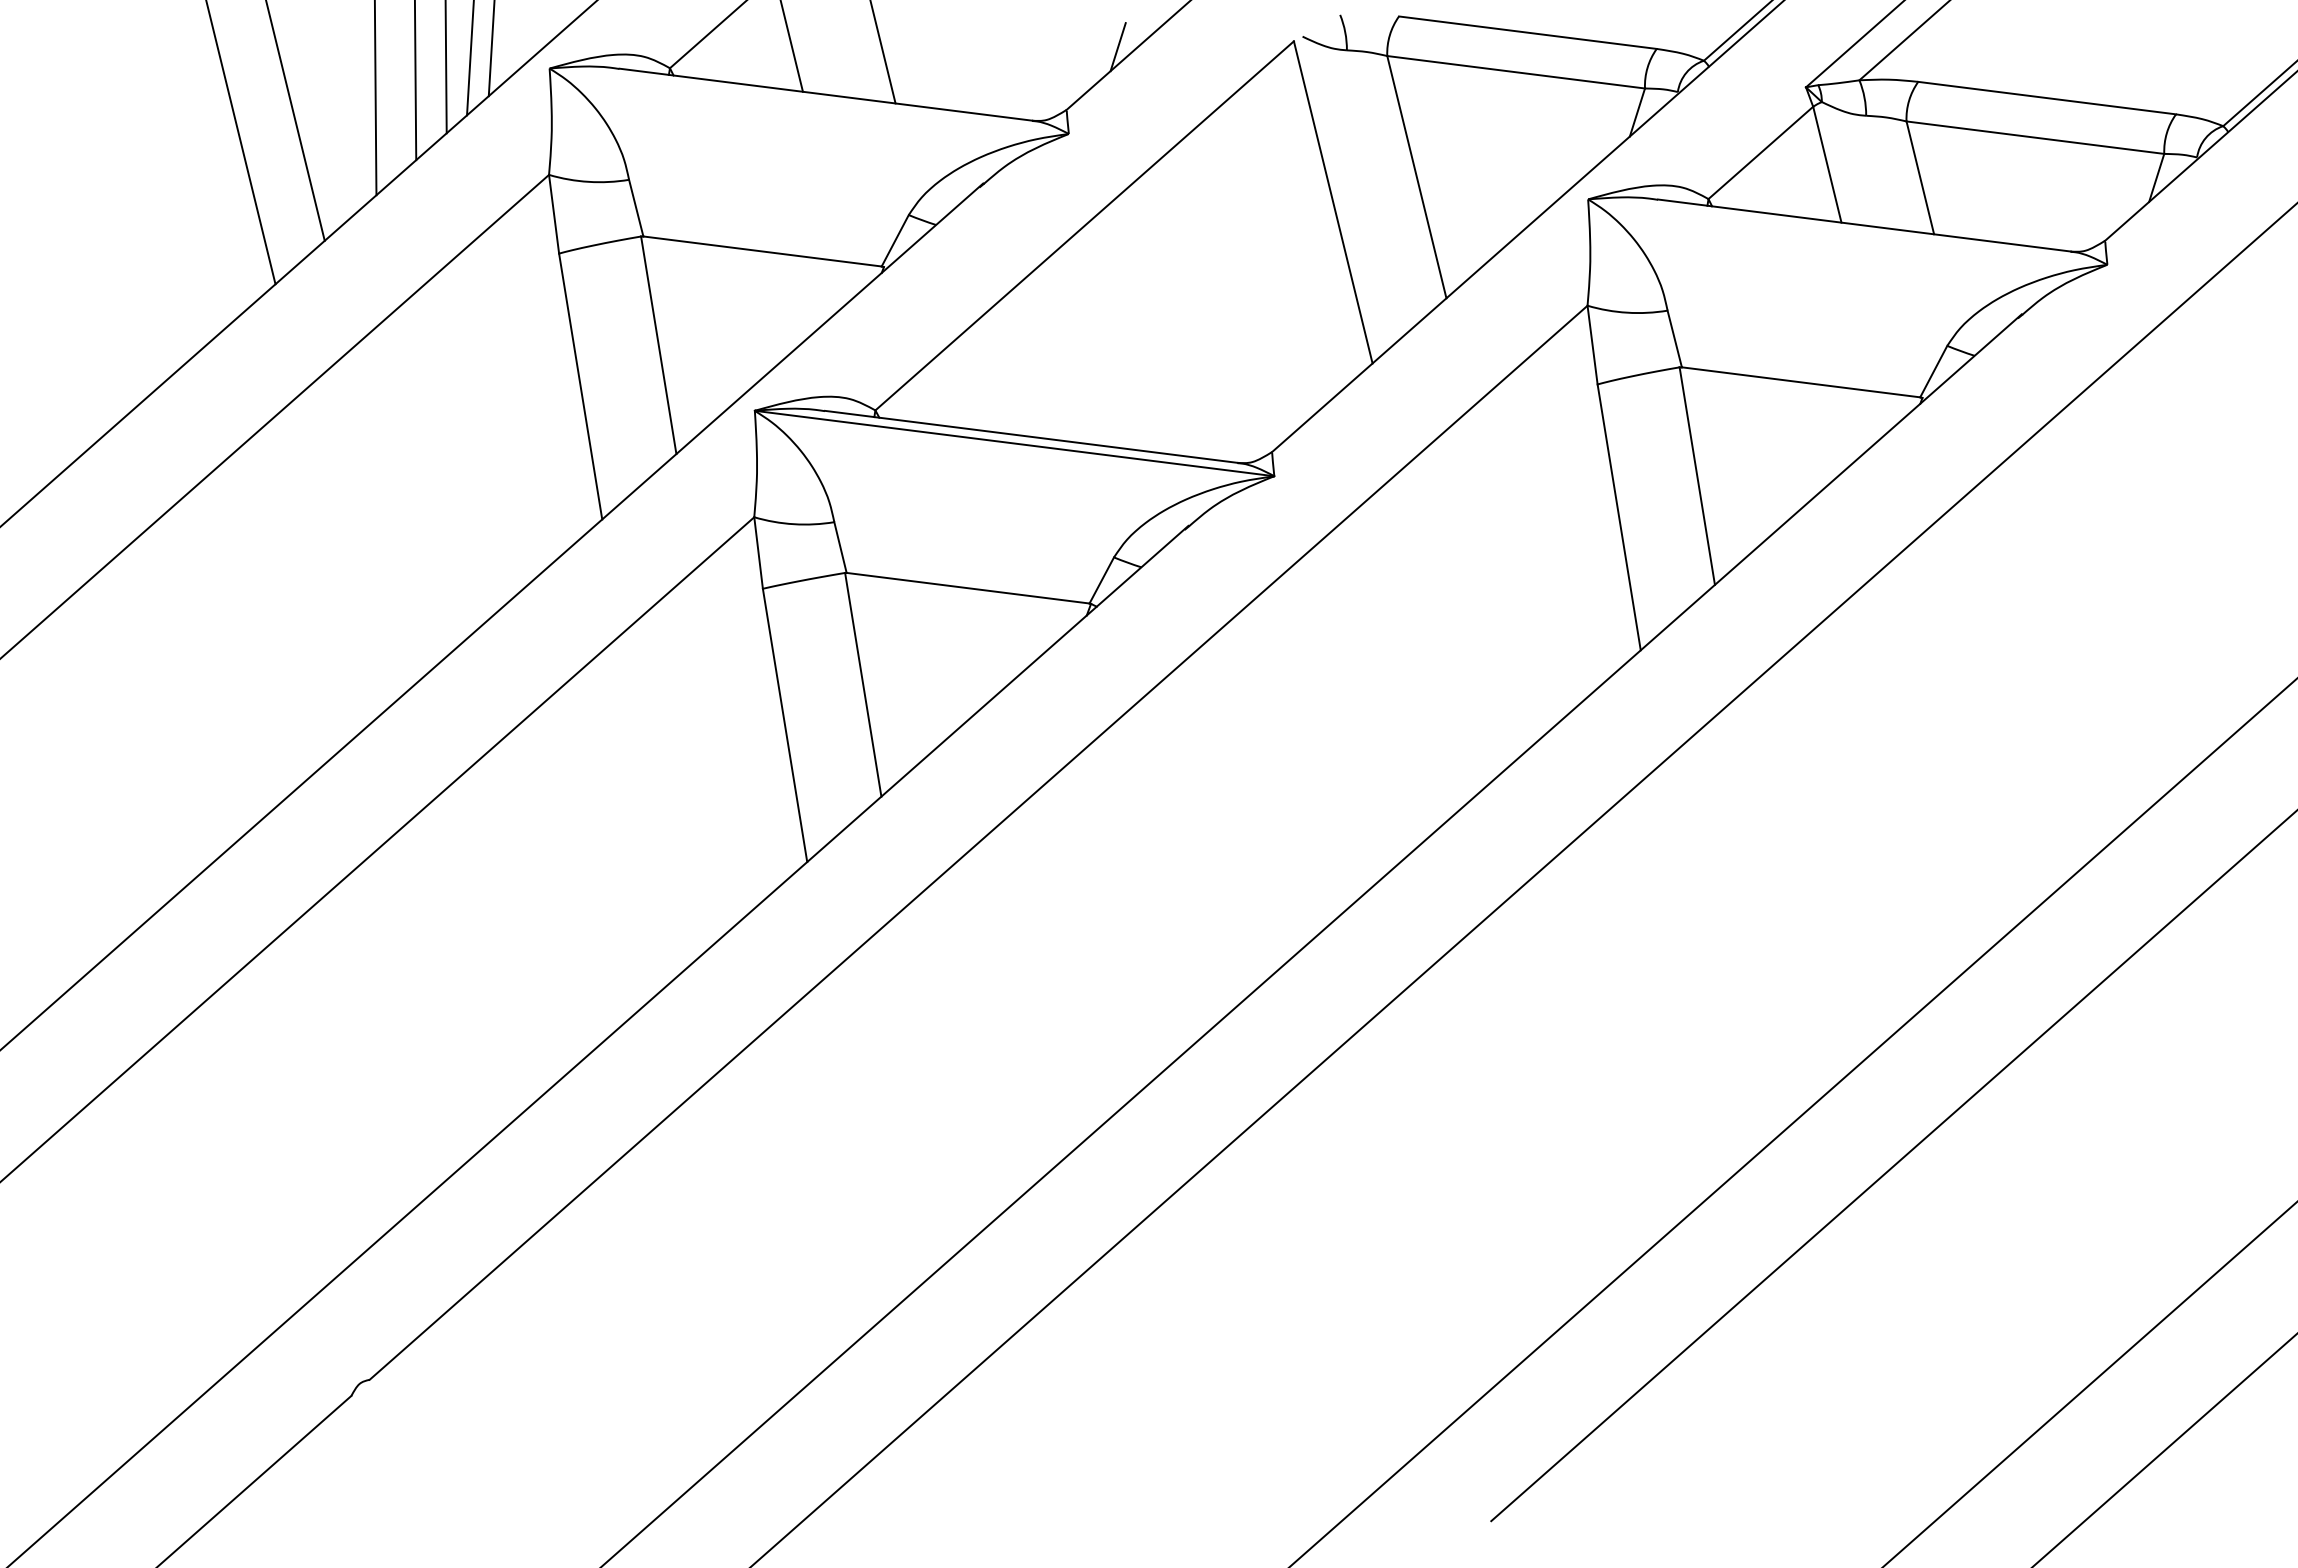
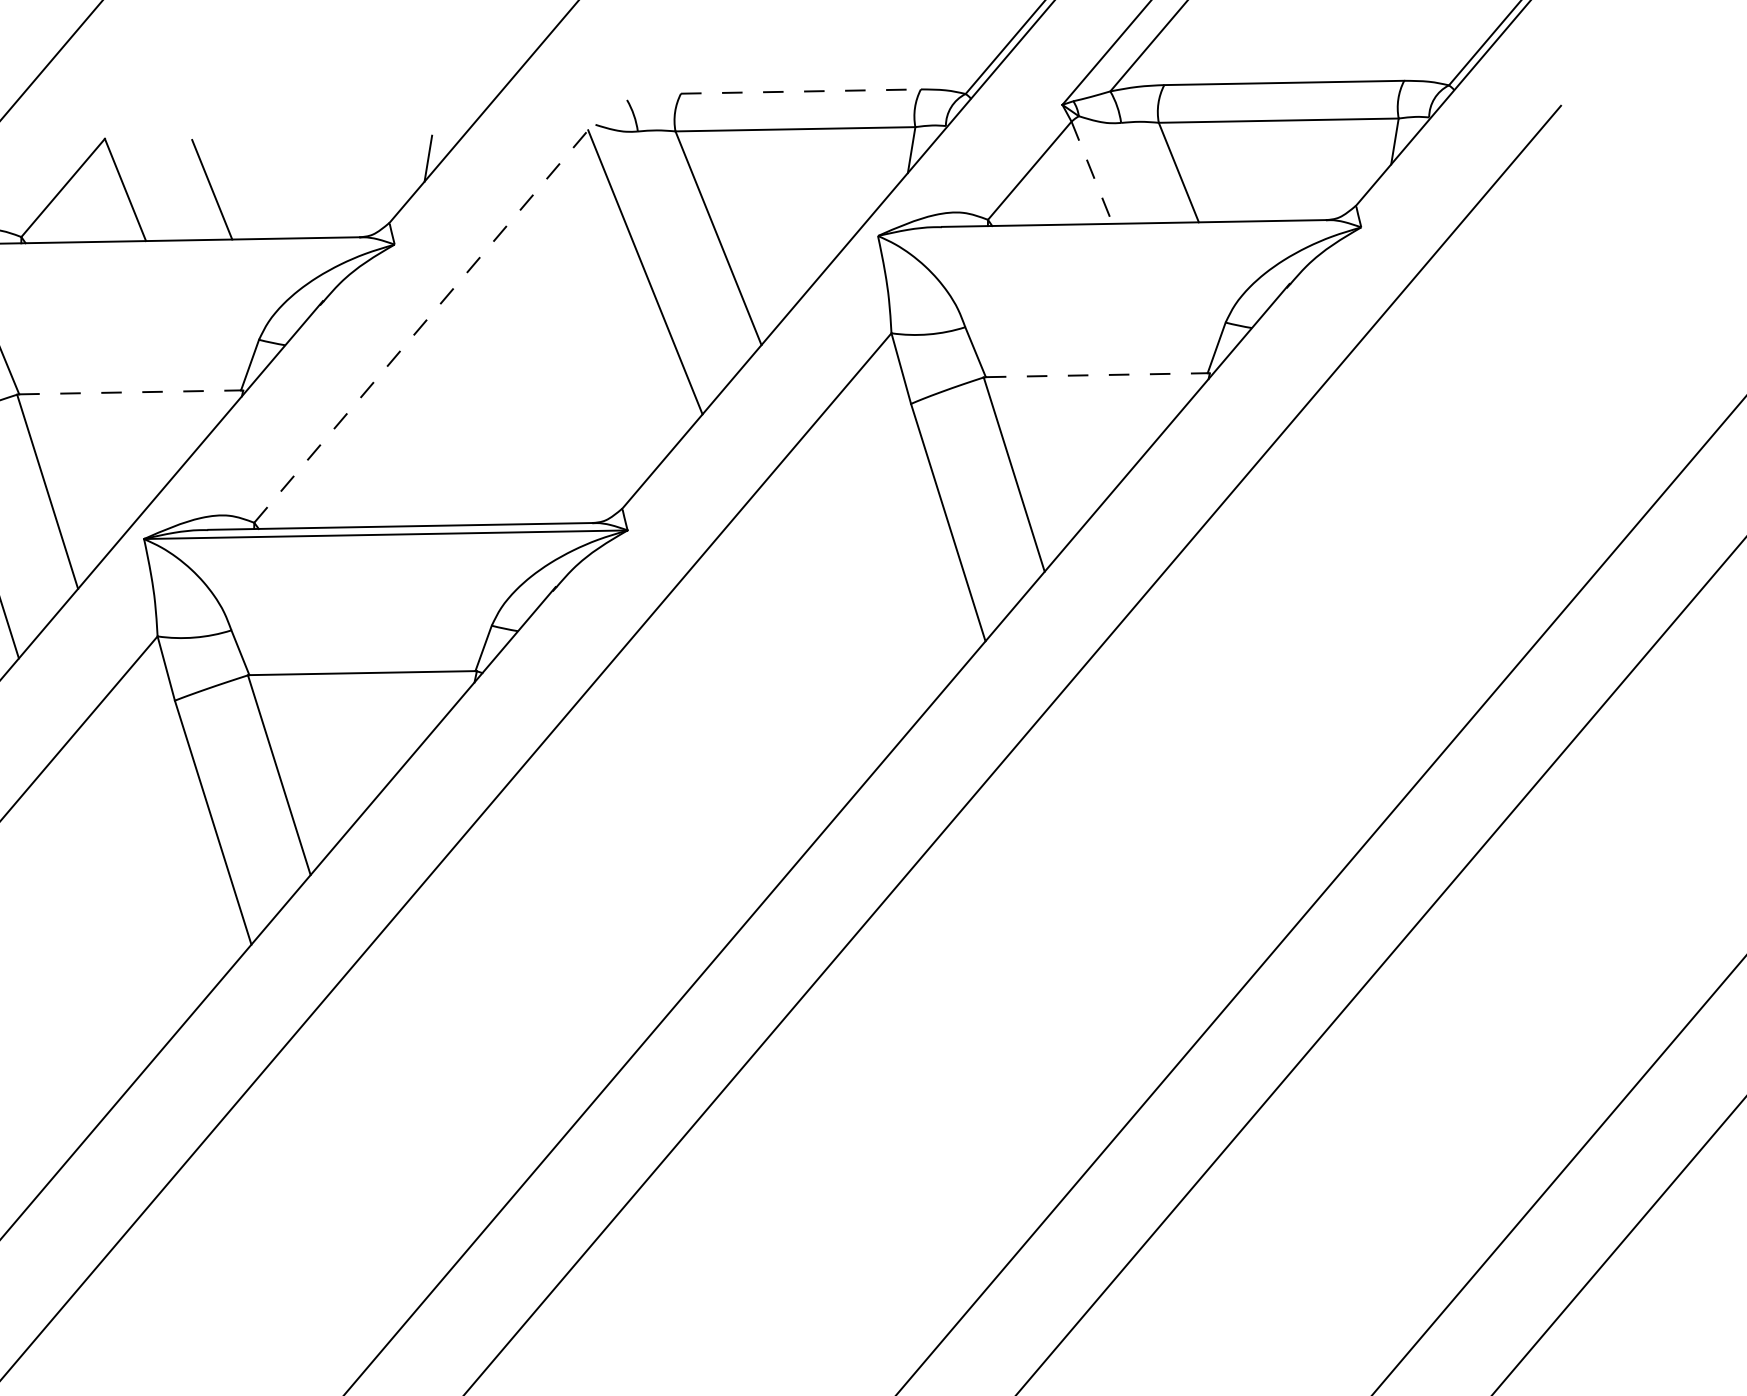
line: (1527, 32) -> (800, 91), solid -> dashed
line: (1827, 164) -> (1092, 172), solid -> dashed
line: (1085, 225) -> (421, 326), solid -> dashed
line: (763, 251) -> (131, 392), solid -> dashed
line: (1801, 382) -> (1097, 375), solid -> dashed

